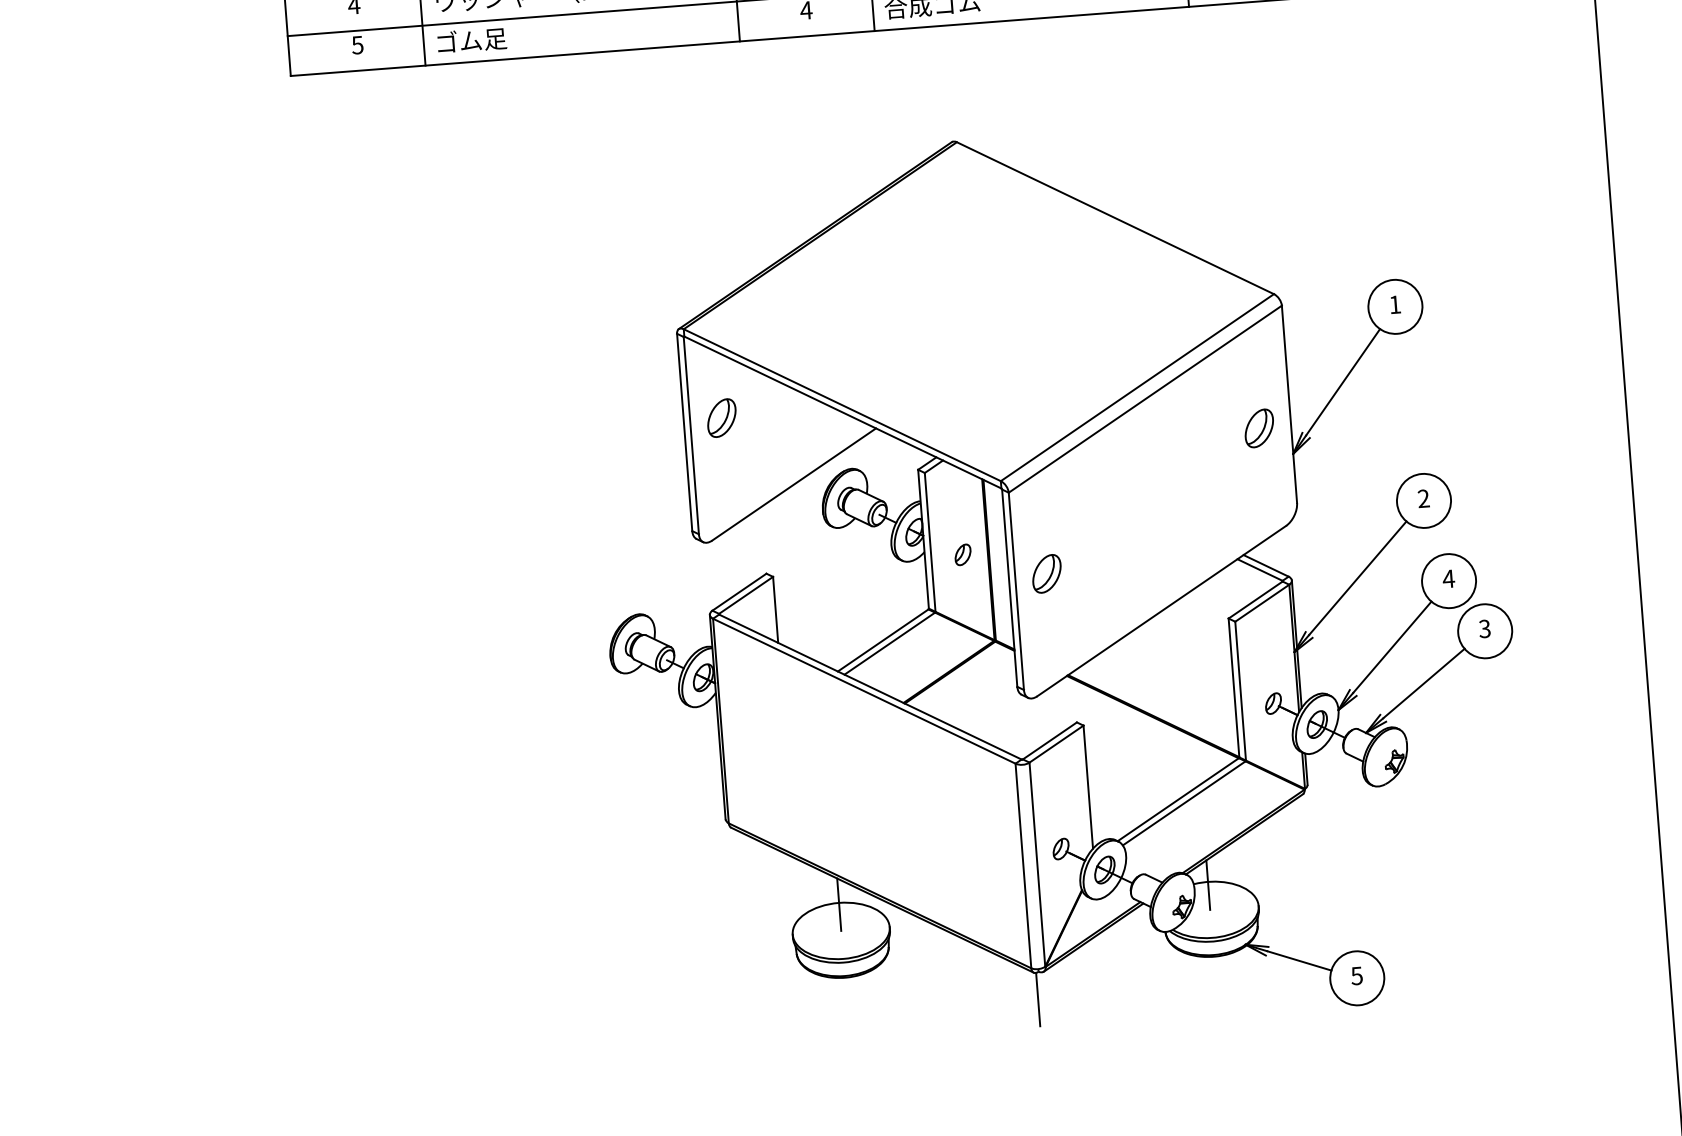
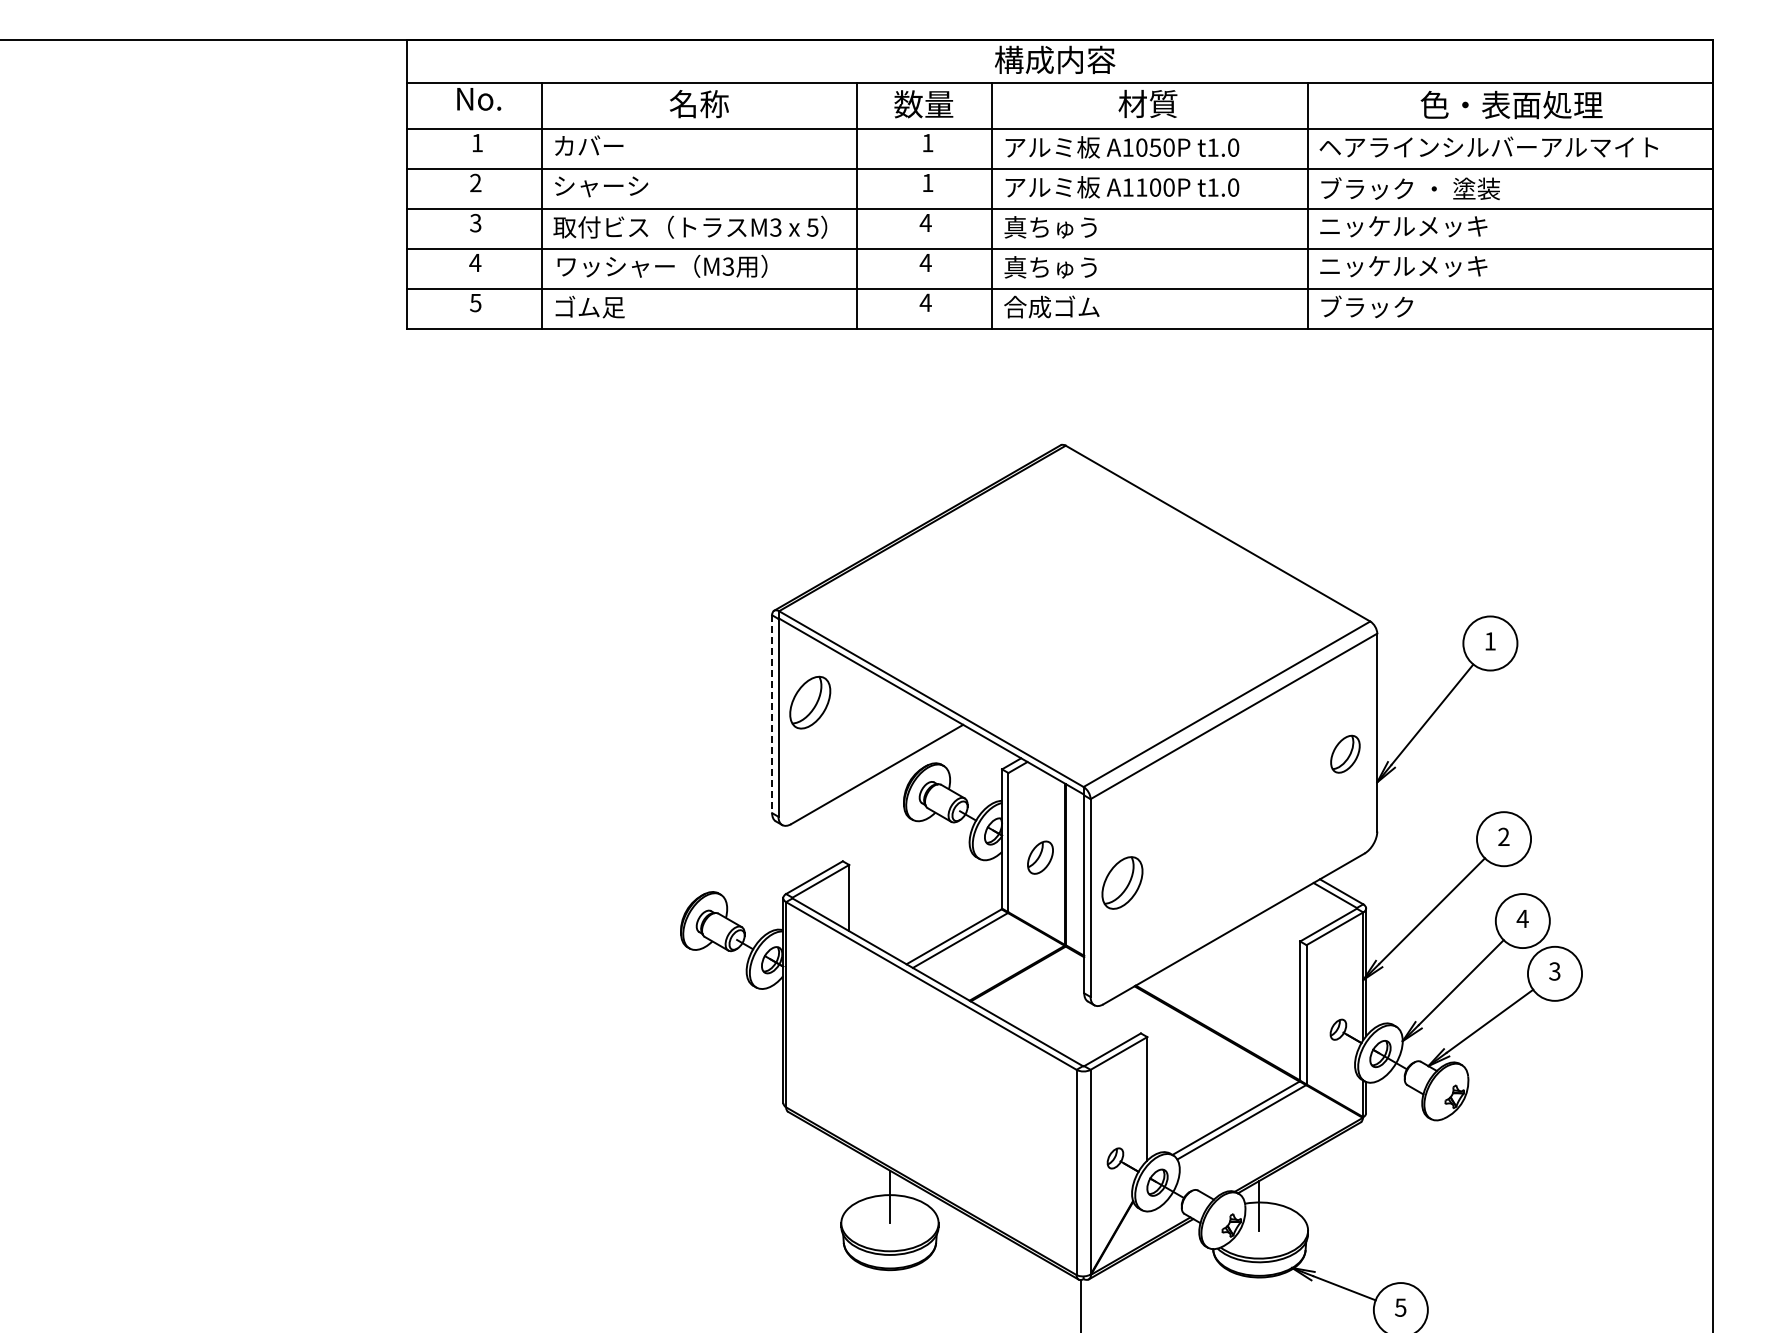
part: (722, 417) -> (810, 702), size x1.4
line: (685, 432) -> (772, 714), solid -> dashed
part: (962, 554) -> (1039, 857), size x1.6
part: (1046, 573) -> (1122, 882), size x1.4

